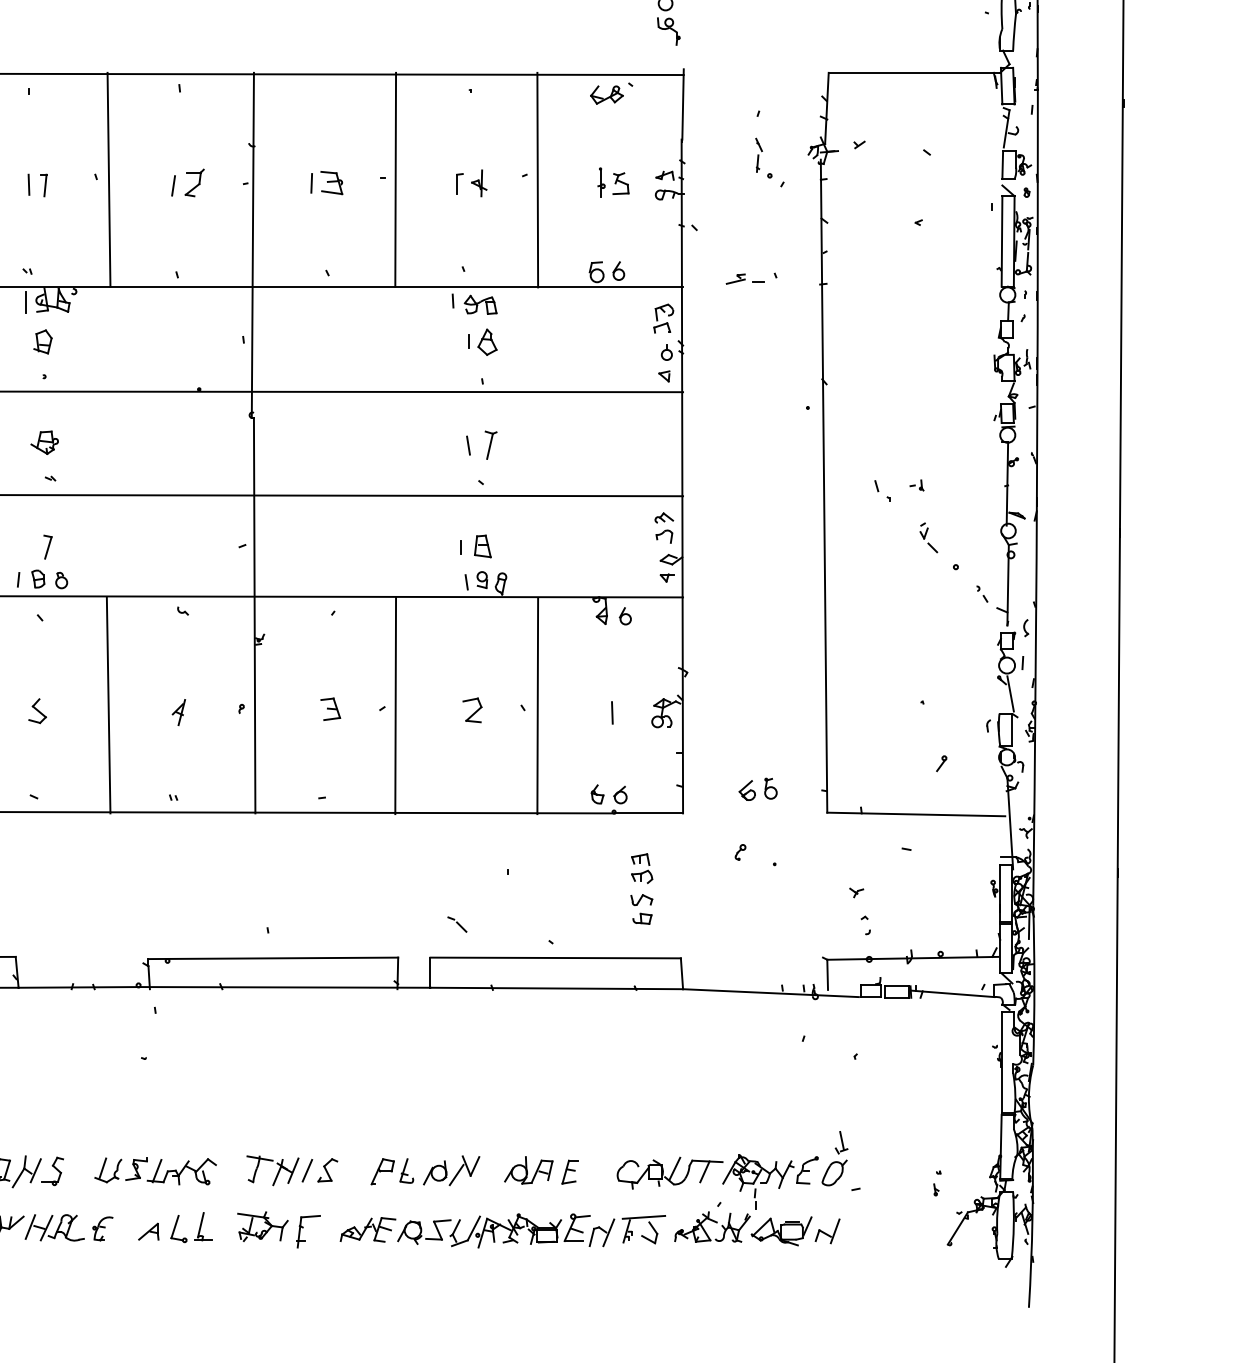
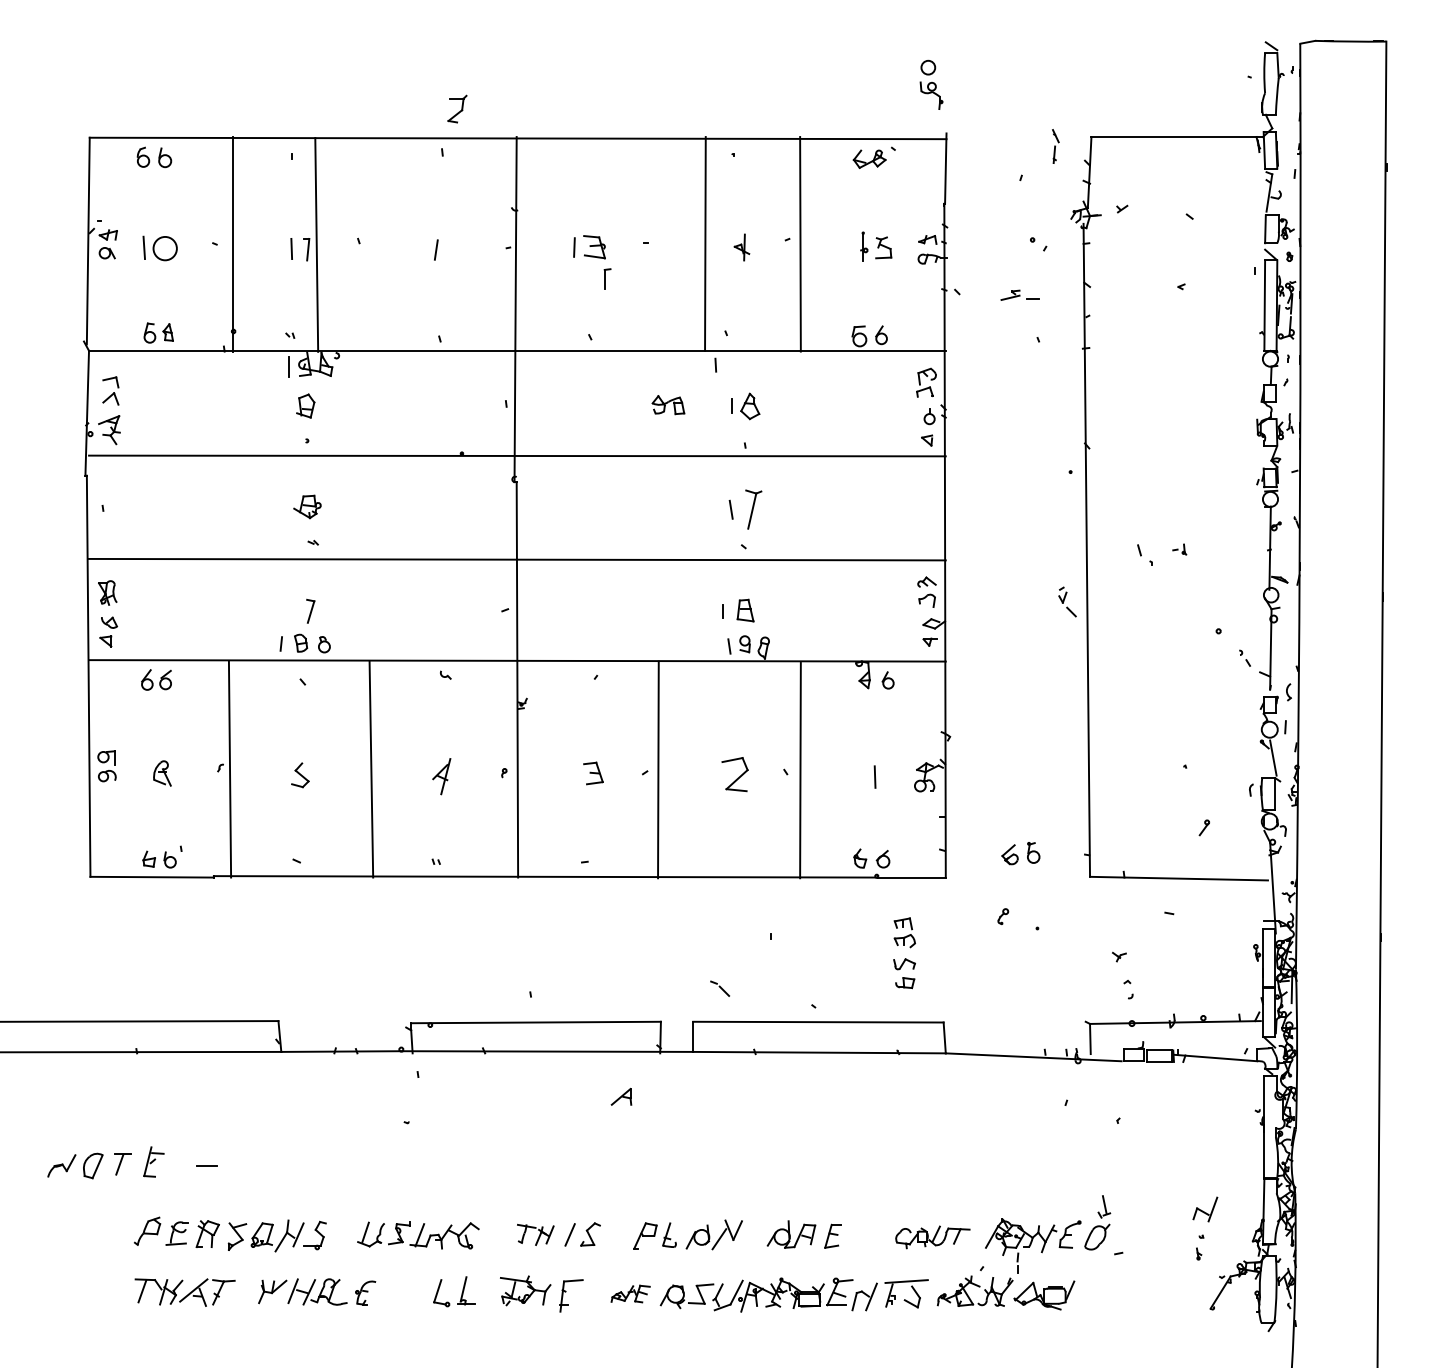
part: (758, 155) -> (1055, 146), moved
line: (108, 179) -> (316, 244), moved
line: (395, 179) -> (705, 243), moved
part: (194, 182) -> (457, 108), moved
part: (459, 183) -> (607, 278), moved
part: (744, 278) -> (1019, 294), moved
part: (480, 305) -> (668, 405), moved
part: (490, 444) -> (753, 508), size x1.4
part: (928, 537) -> (1067, 601), moved
part: (472, 710) -> (735, 774), size x1.4
part: (178, 712) -> (441, 776), size x1.4
part: (272, 1170) -> (535, 1234), size x0.7
part: (669, 1173) -> (932, 1237), size x0.7
part: (367, 1229) -> (630, 1293), size x0.7
part: (148, 1231) -> (621, 1096), moved
part: (827, 1231) -> (1205, 1209), moved

